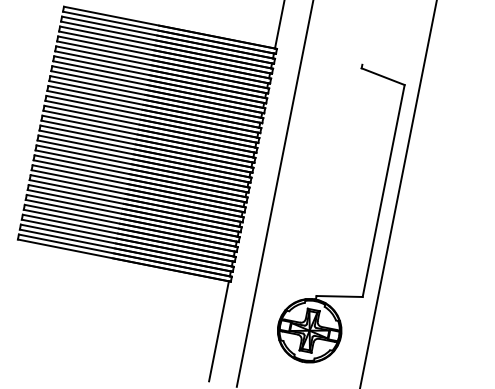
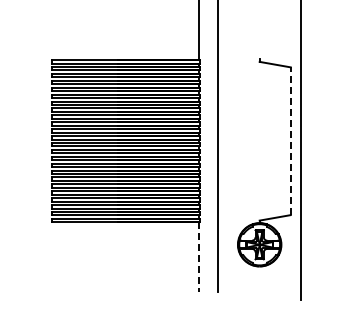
line: (383, 191) -> (290, 141), solid -> dashed
line: (218, 331) -> (198, 257), solid -> dashed

